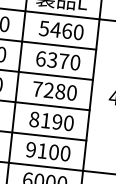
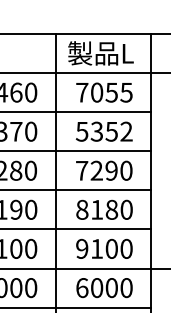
text: (60, 30) -> (103, 92), 5460 -> 7055
text: (57, 60) -> (103, 131), 6370 -> 5352
text: (60, 91) -> (111, 170), 7280 -> 7290
text: (57, 121) -> (111, 209), 8190 -> 8180

